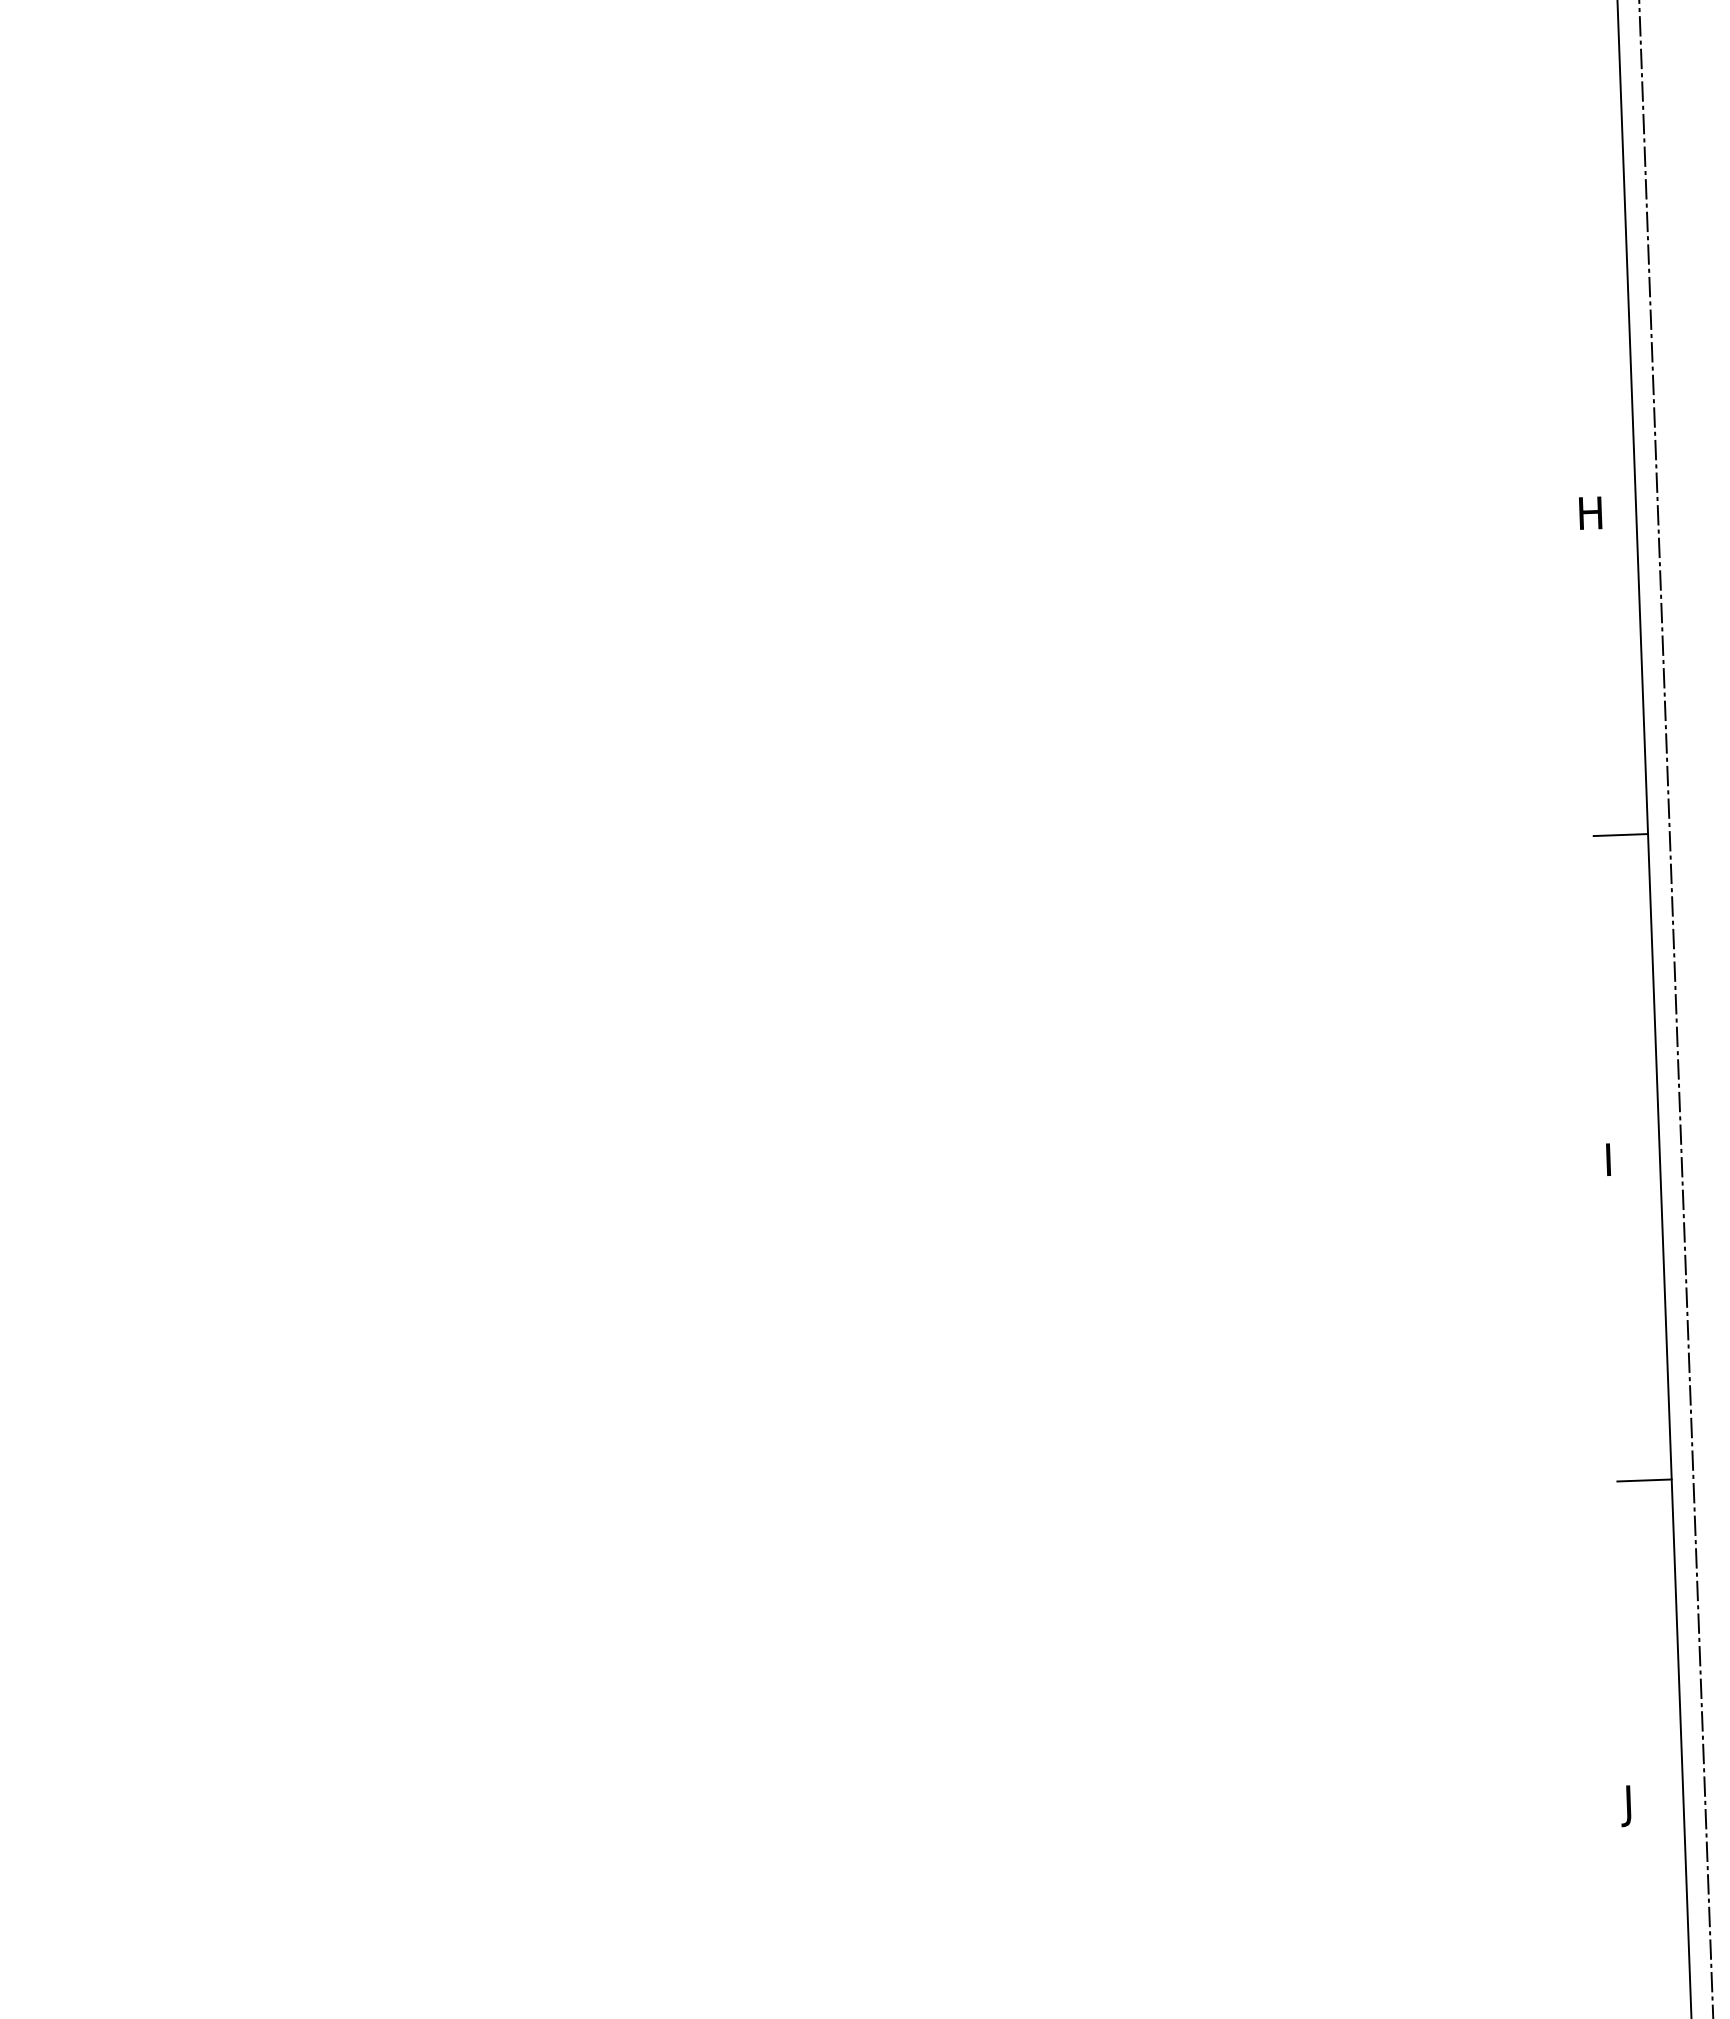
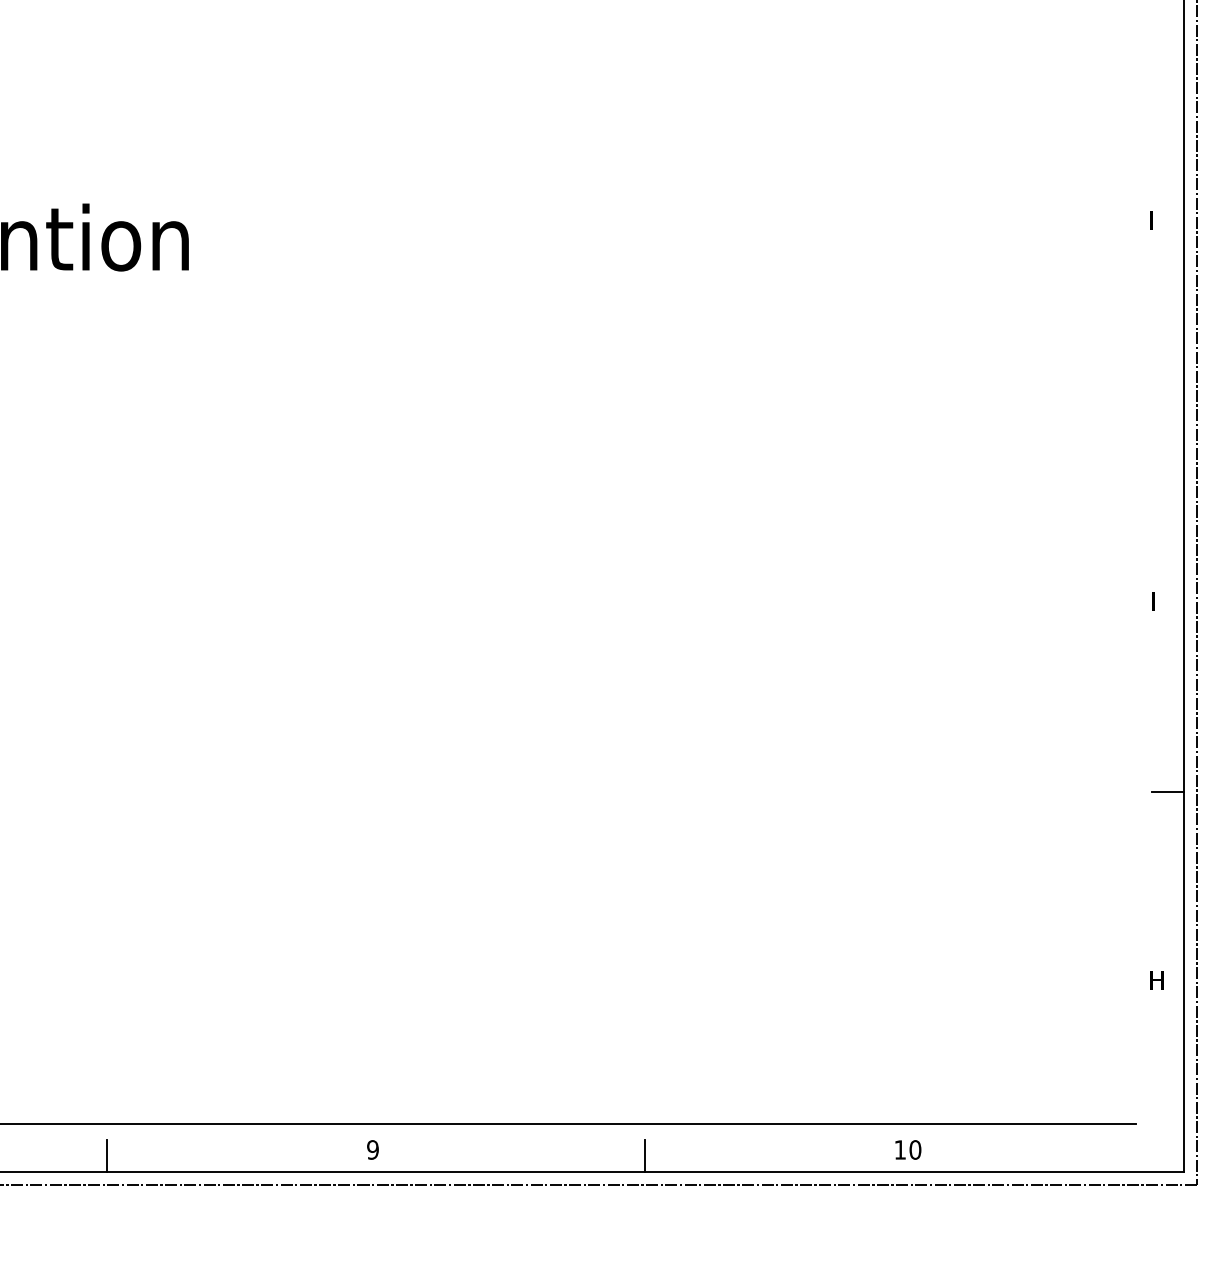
text: (1593, 513) -> (1158, 220), H -> I
line: (1620, 834) -> (1167, 410), removed
text: (1635, 1804) -> (1155, 982), J -> H

